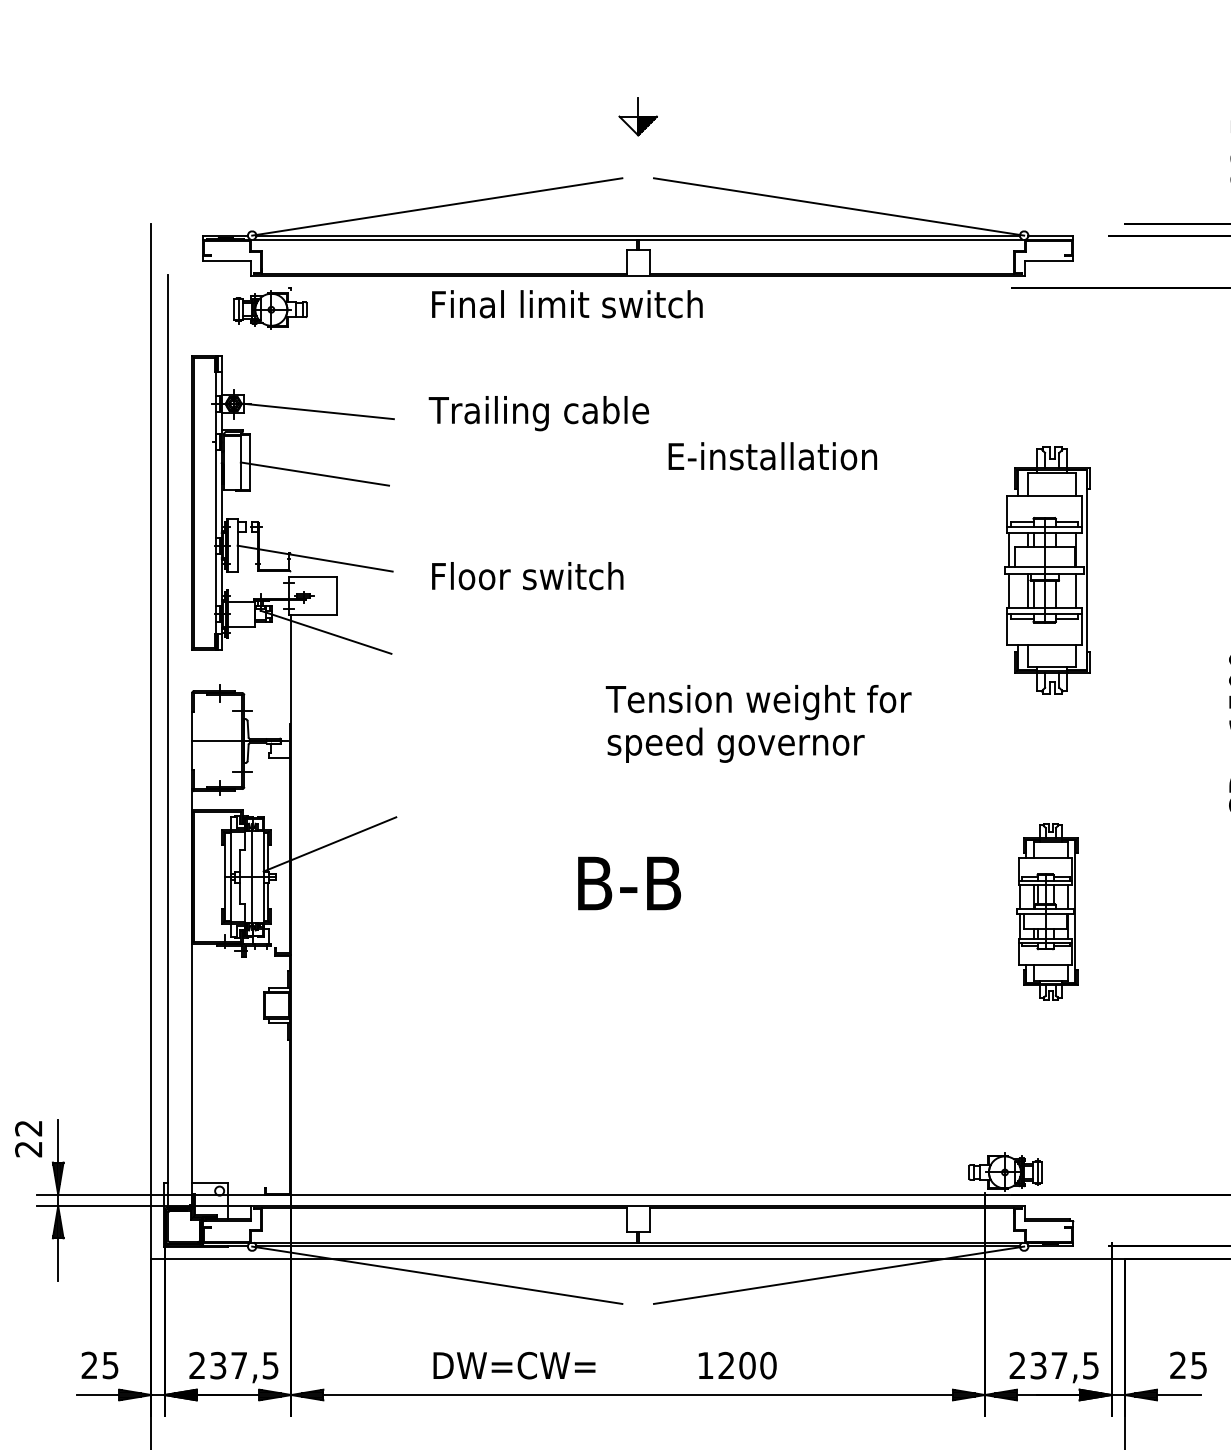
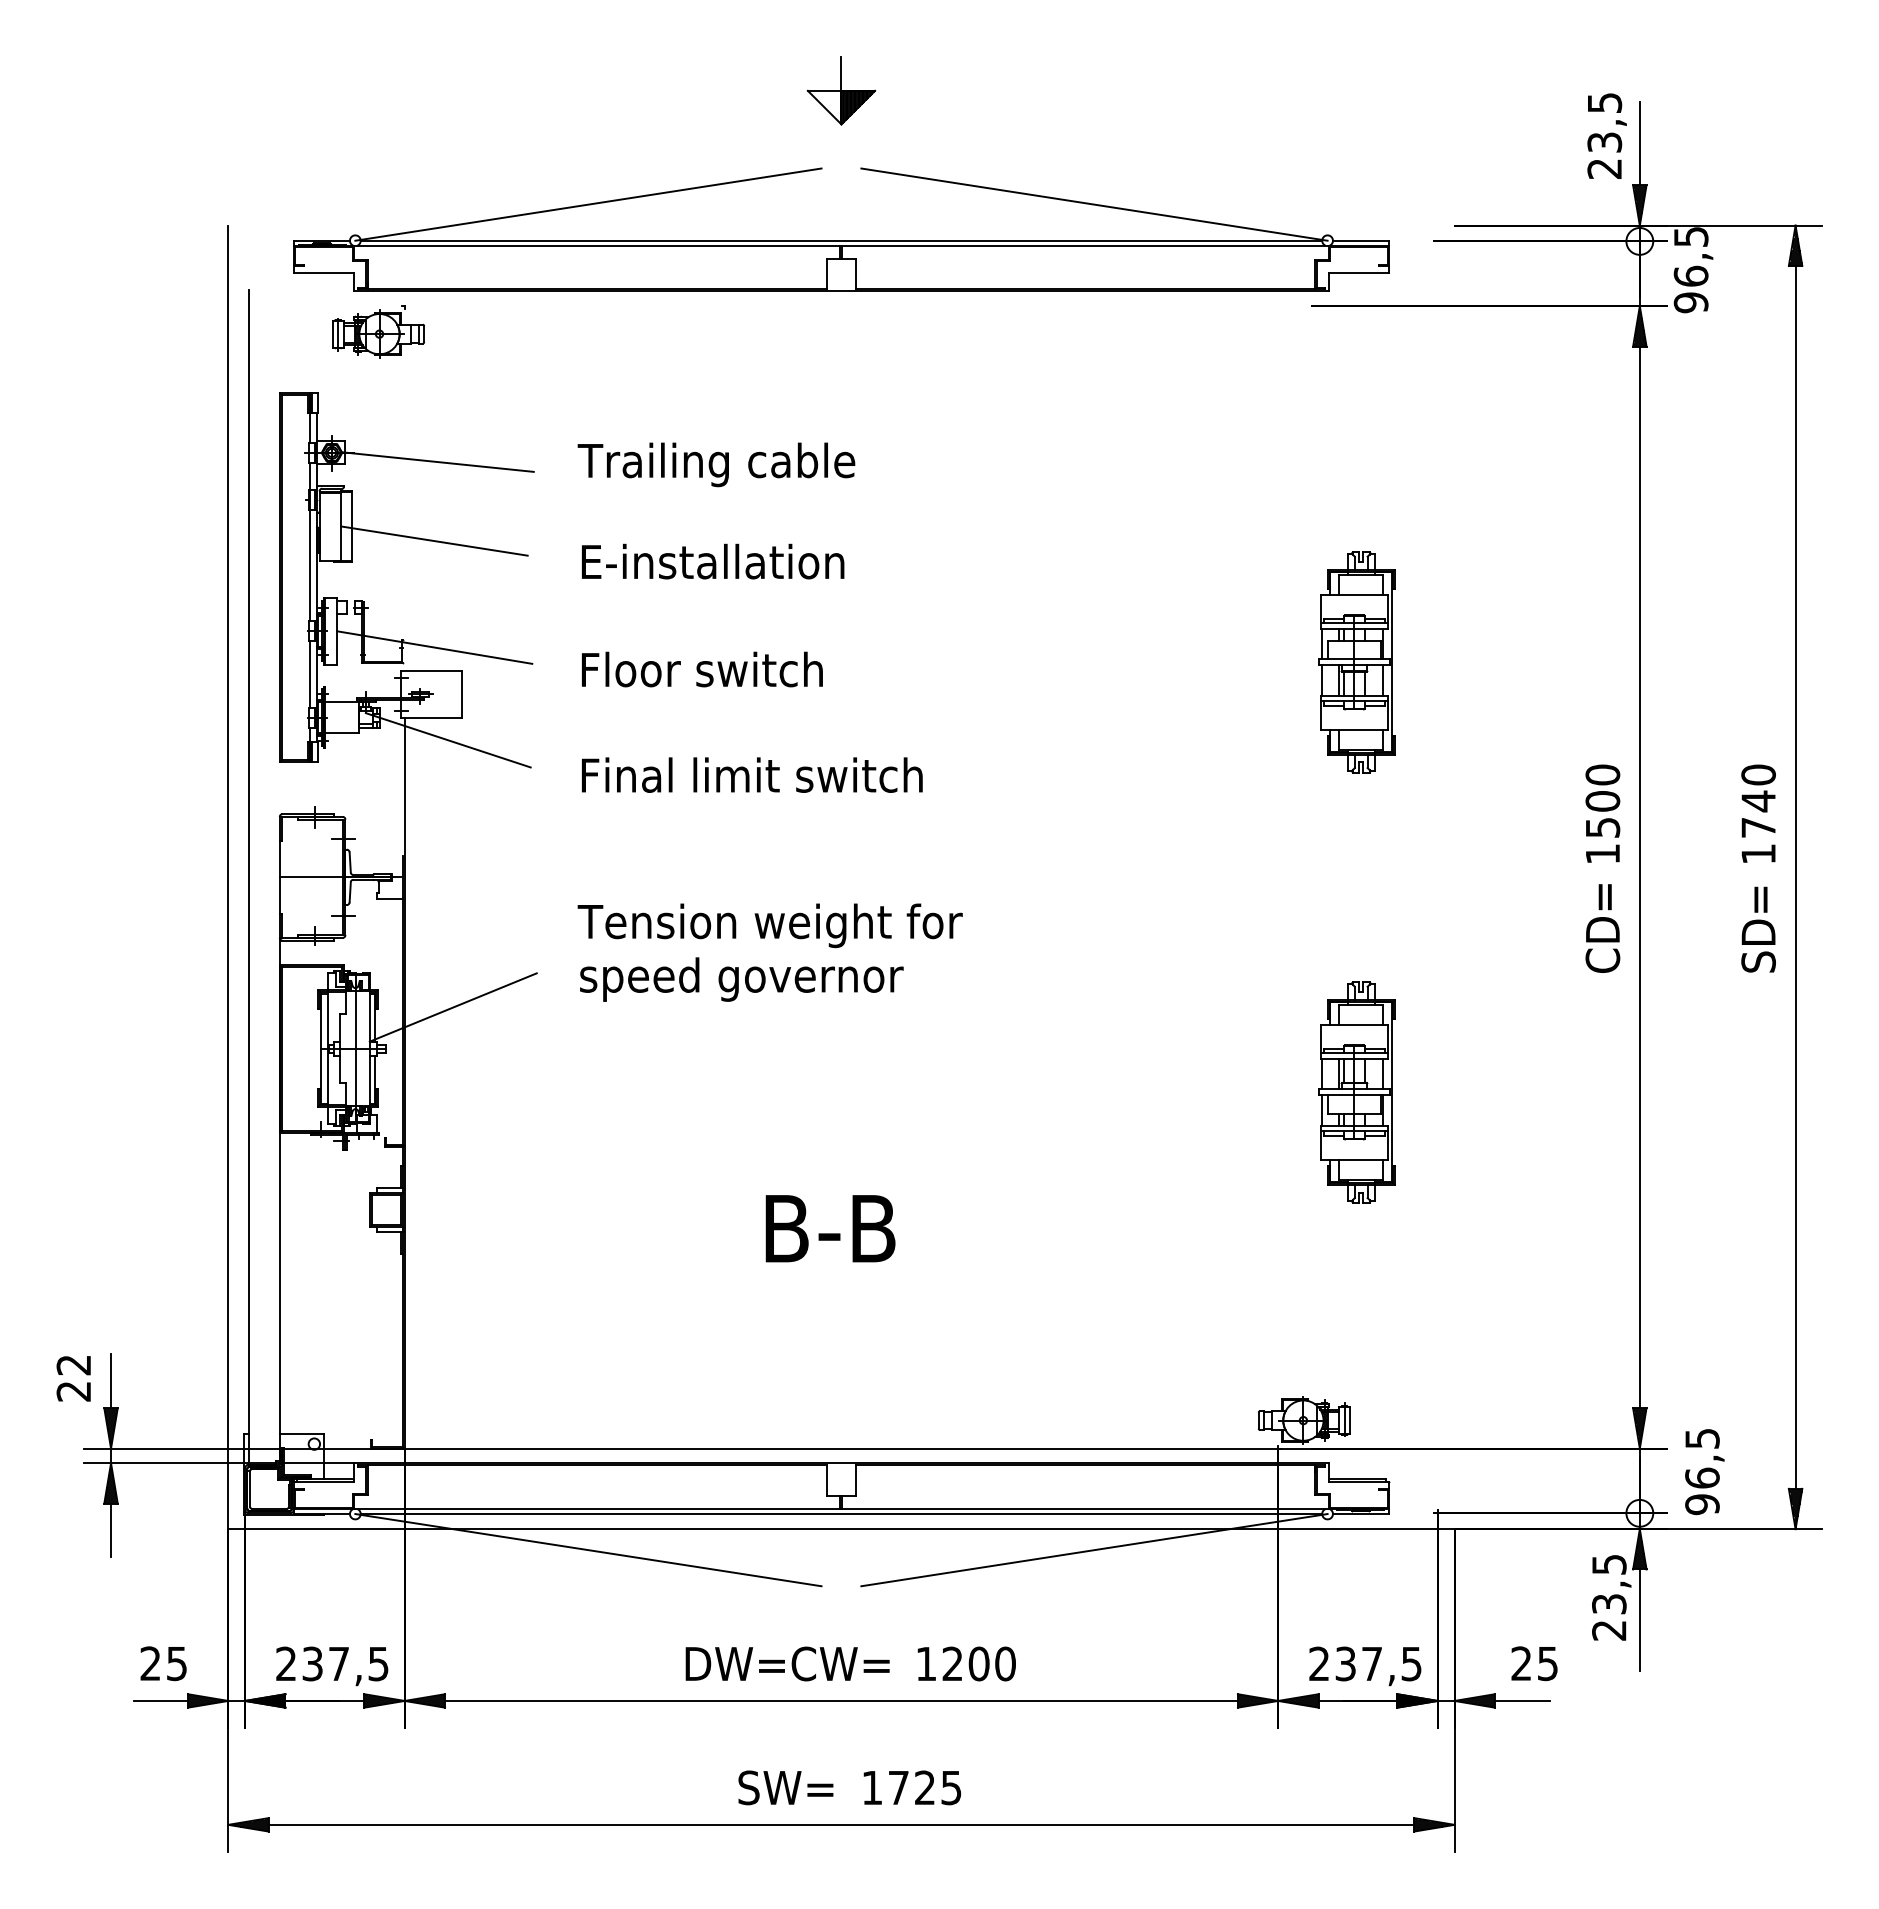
part: (638, 116) -> (841, 90), size x1.43
text: (567, 303) -> (752, 774), moved
text: (773, 456) -> (713, 561), moved
part: (1047, 570) -> (1356, 662), size x0.71
text: (758, 723) -> (769, 952), moved
text: (629, 883) -> (830, 1228), moved
text: (514, 1365) -> (787, 1663), moved

